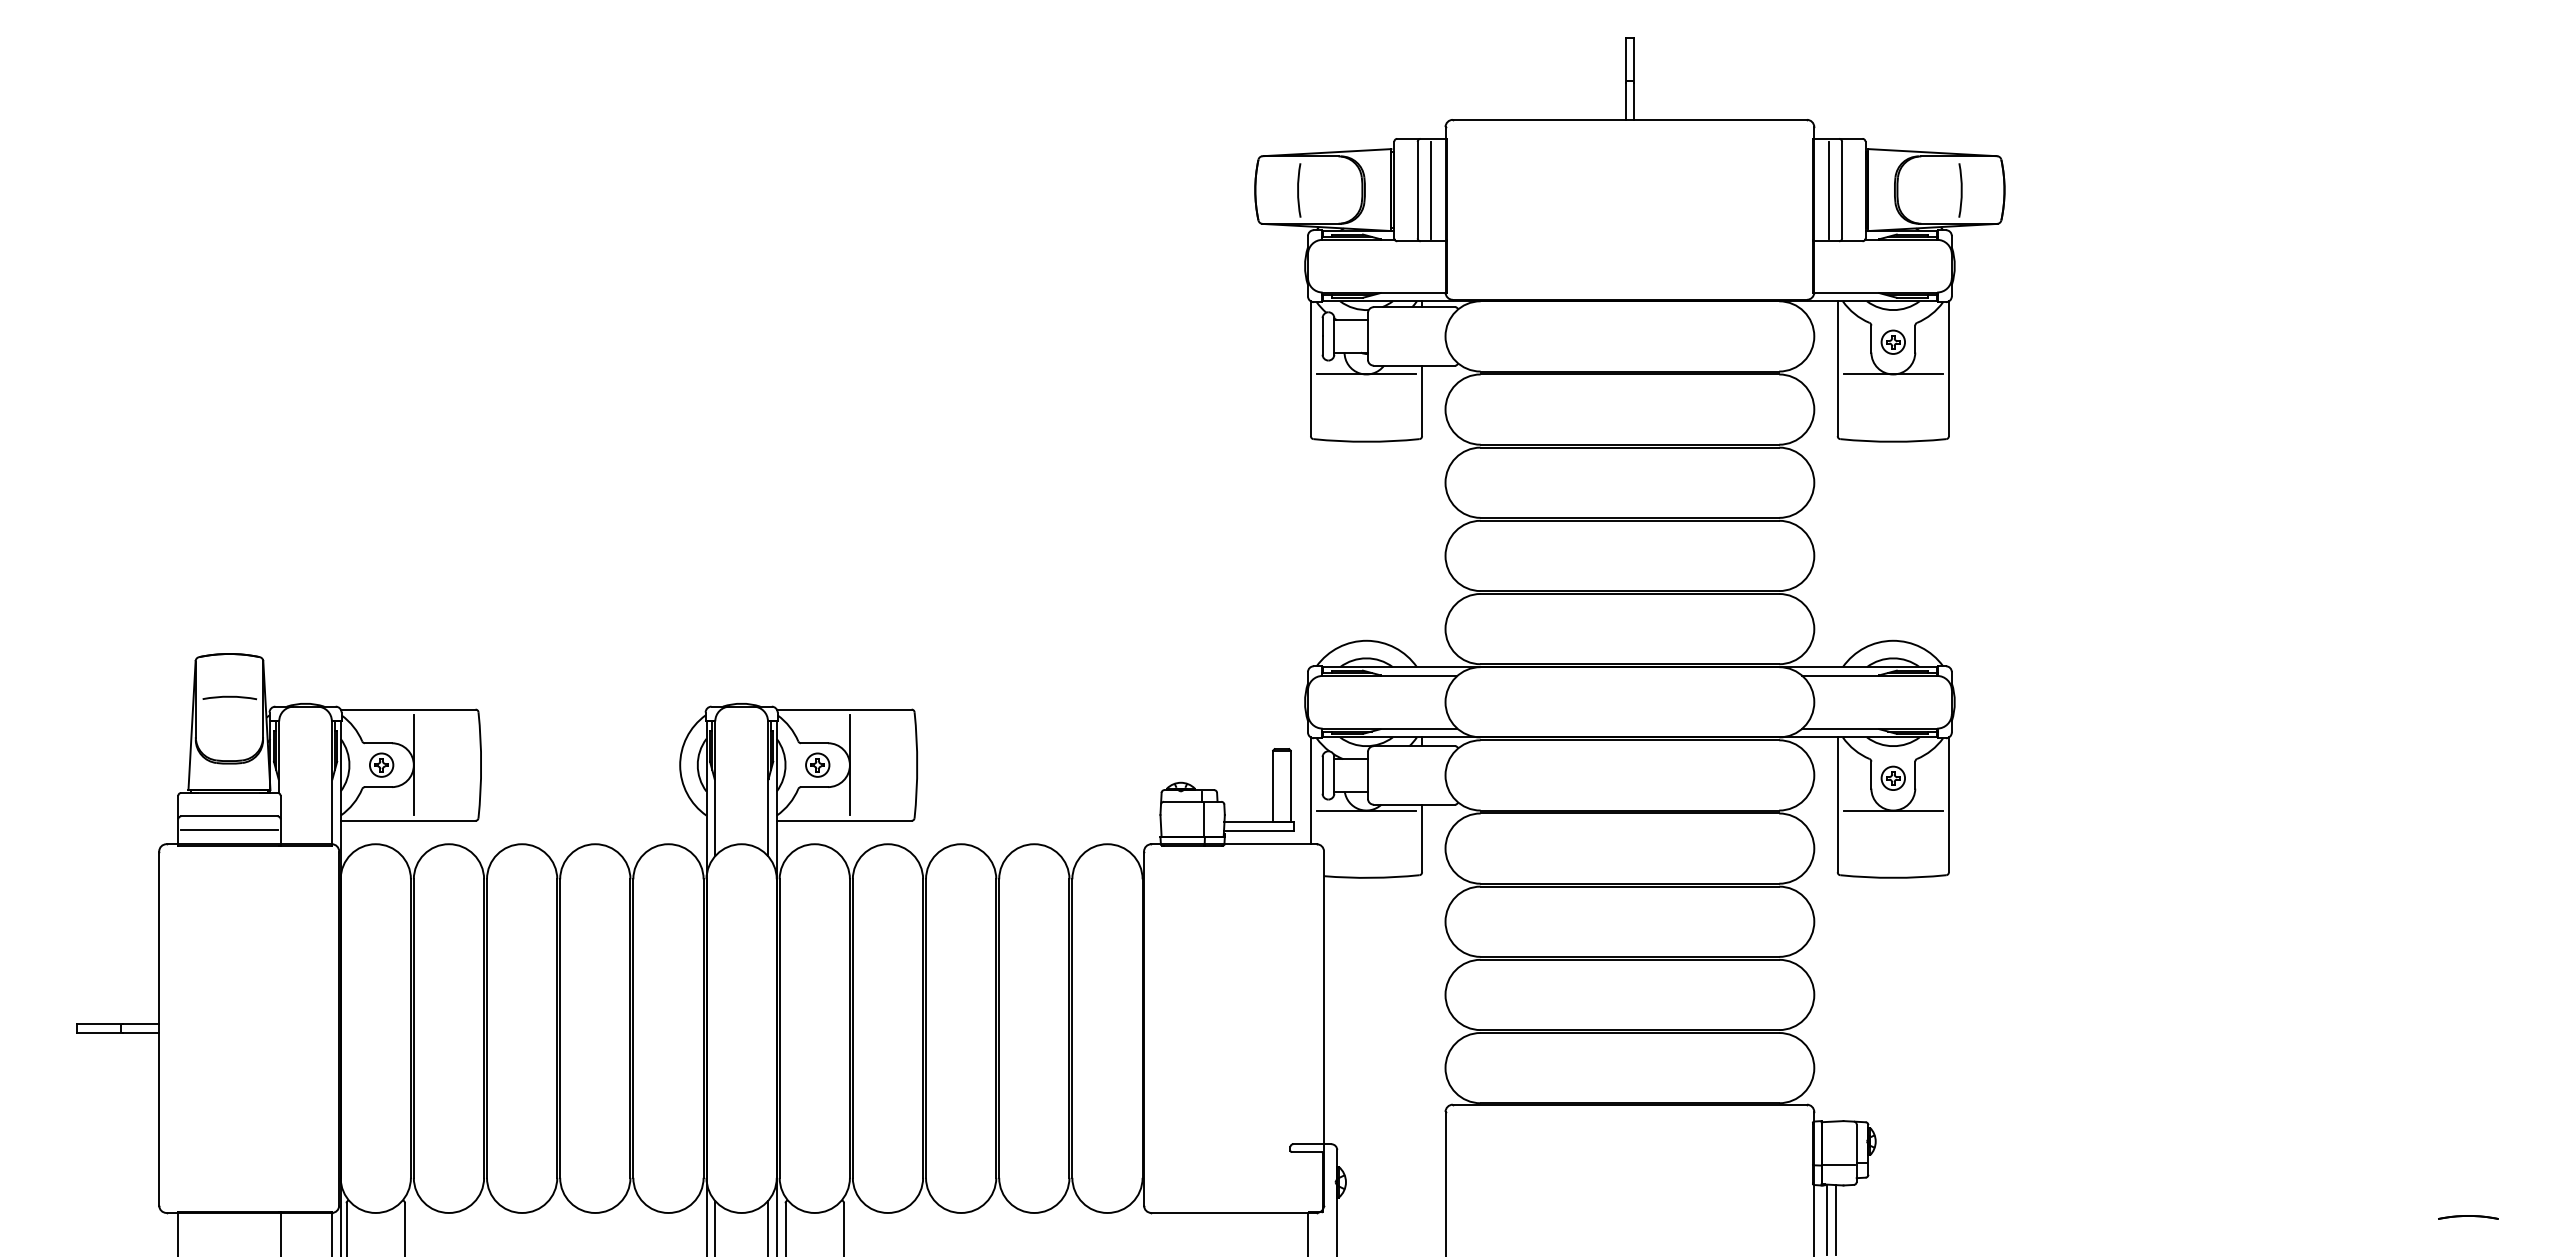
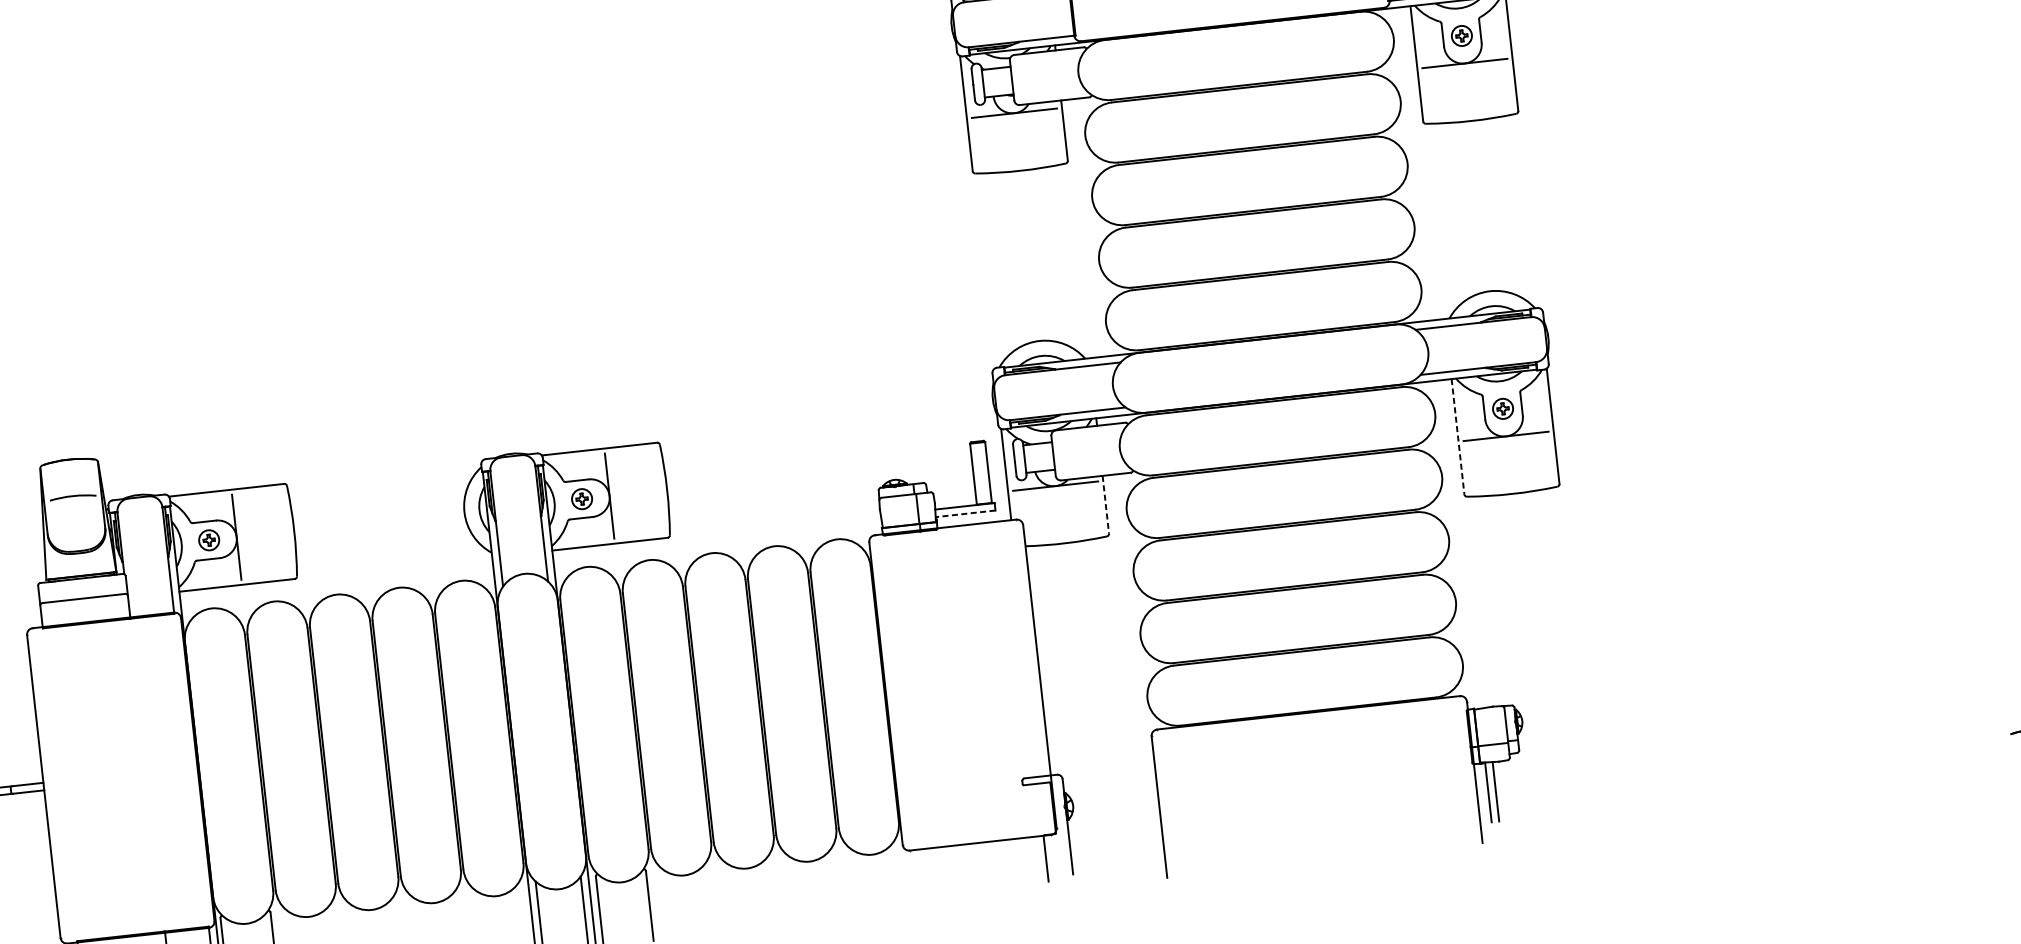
line: (1837, 805) -> (1457, 437), solid -> dashed
line: (229, 829) -> (85, 609), removed
line: (1258, 831) -> (965, 514), solid -> dashed
line: (1422, 838) -> (1106, 504), solid -> dashed

